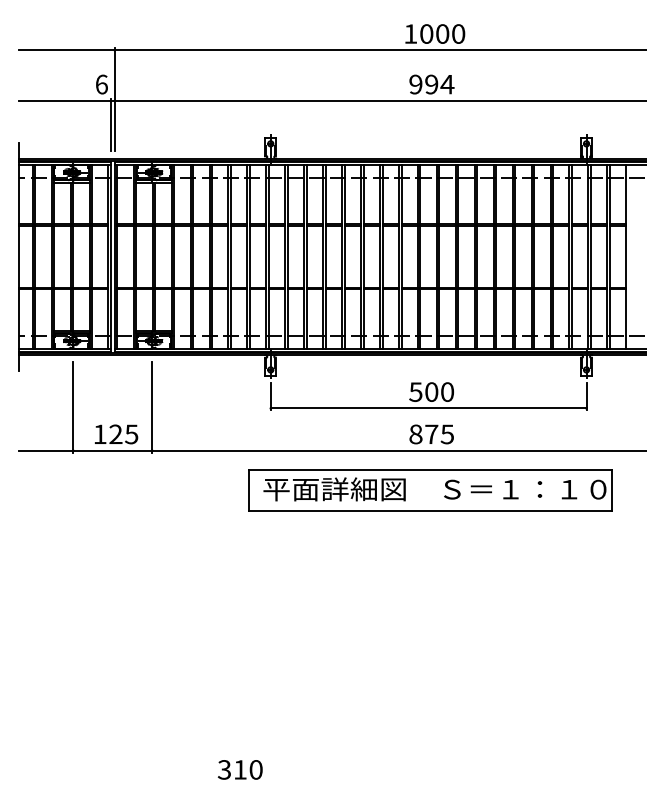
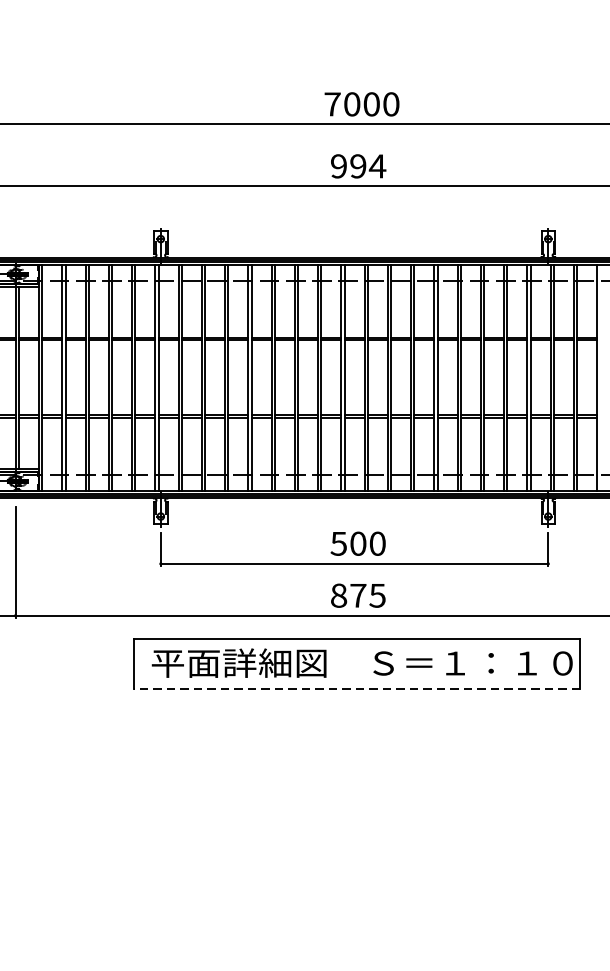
text: (410, 33) -> (332, 103), 1000 -> 7000
line: (430, 510) -> (356, 689), solid -> dashed

